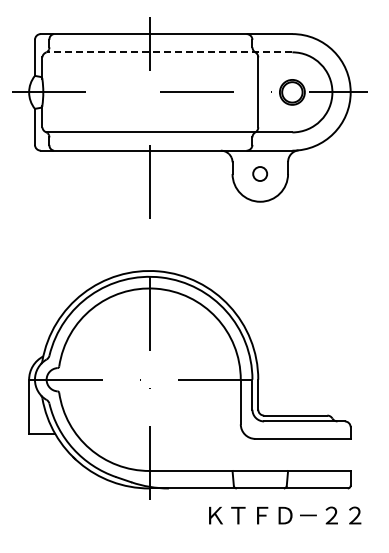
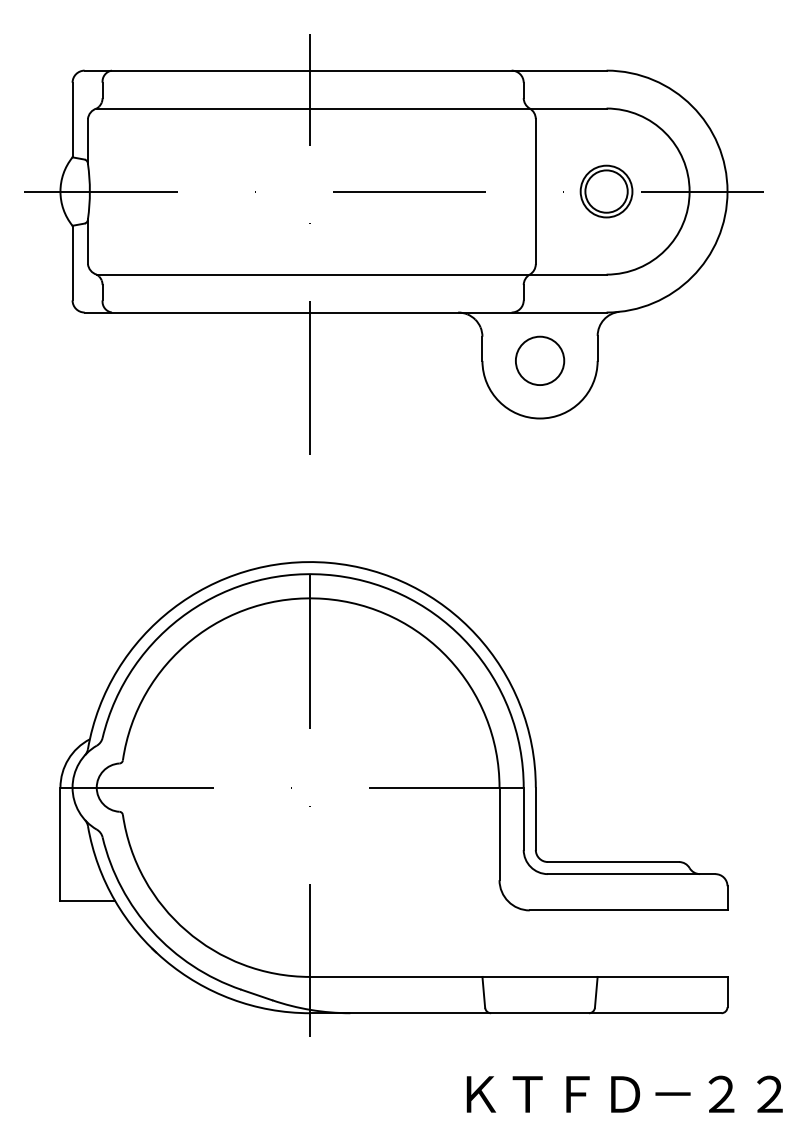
line: (169, 52) -> (351, 108), dashed -> solid
circle: (259, 173) -> (538, 359), size x1.67
text: (285, 515) -> (625, 1094), moved

